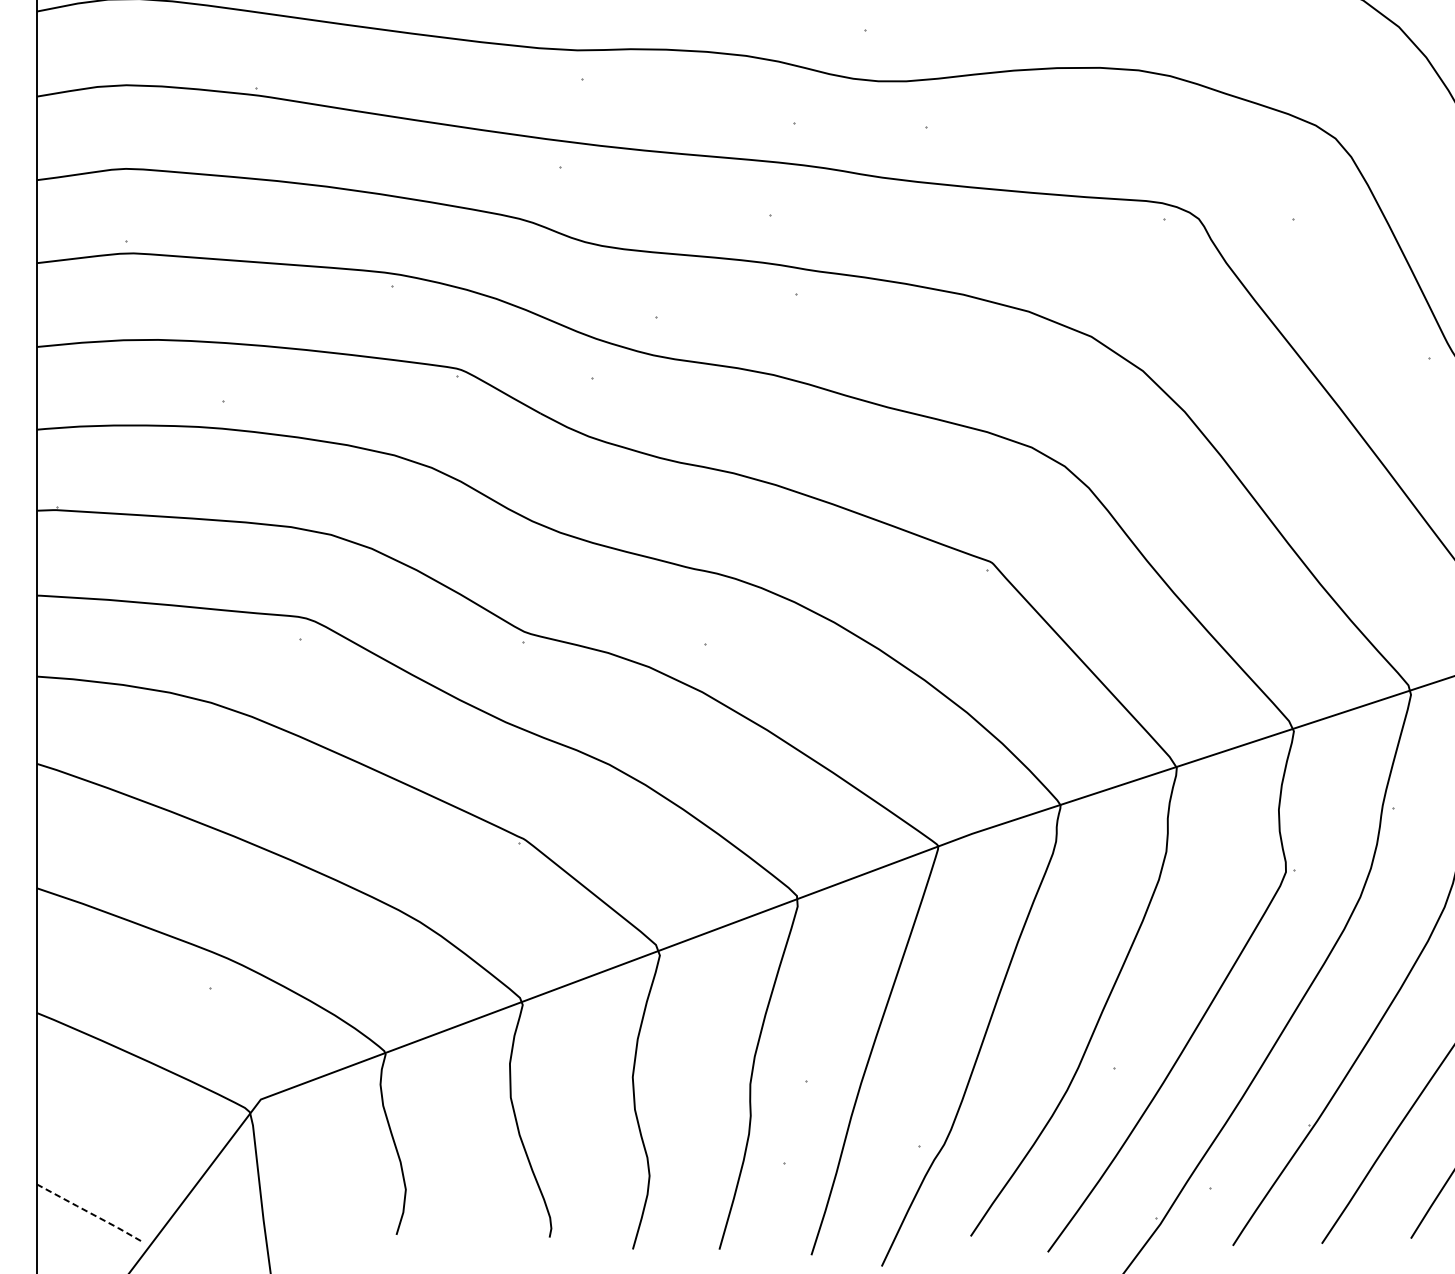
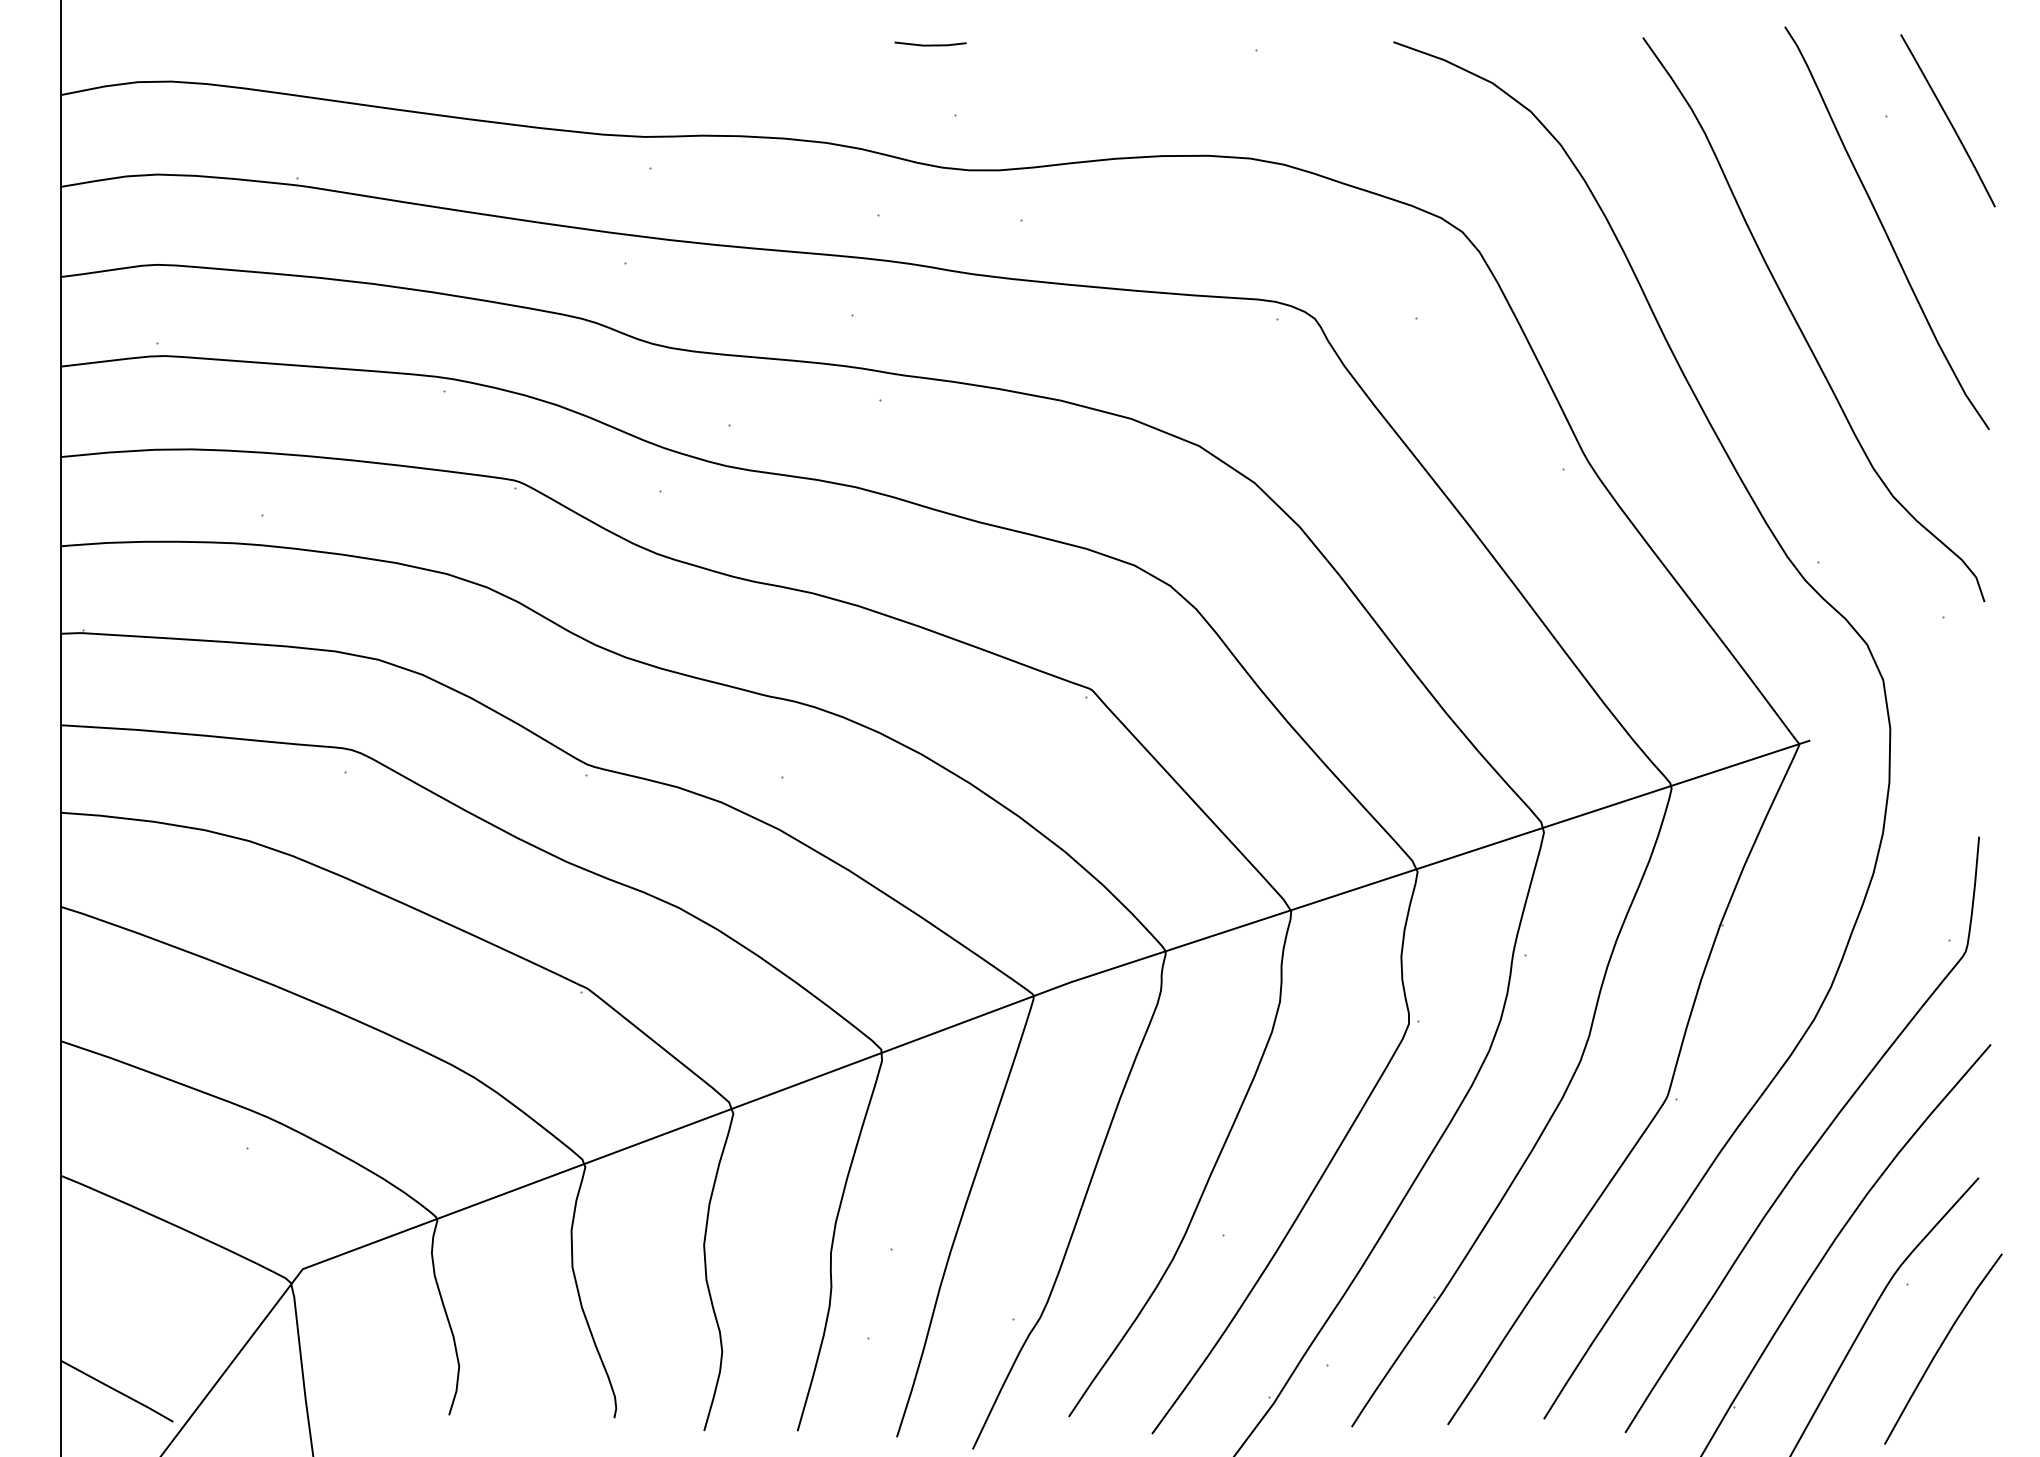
line: (89, 1212) -> (117, 1391), dashed -> solid

